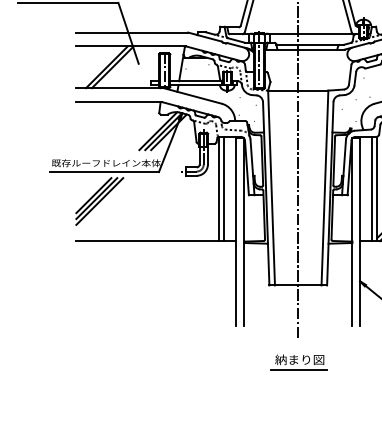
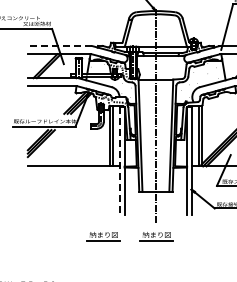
line: (131, 33) -> (59, 46), solid -> dashed
line: (236, 232) -> (120, 161), solid -> dashed
part: (207, 362) -> (103, 236), added

